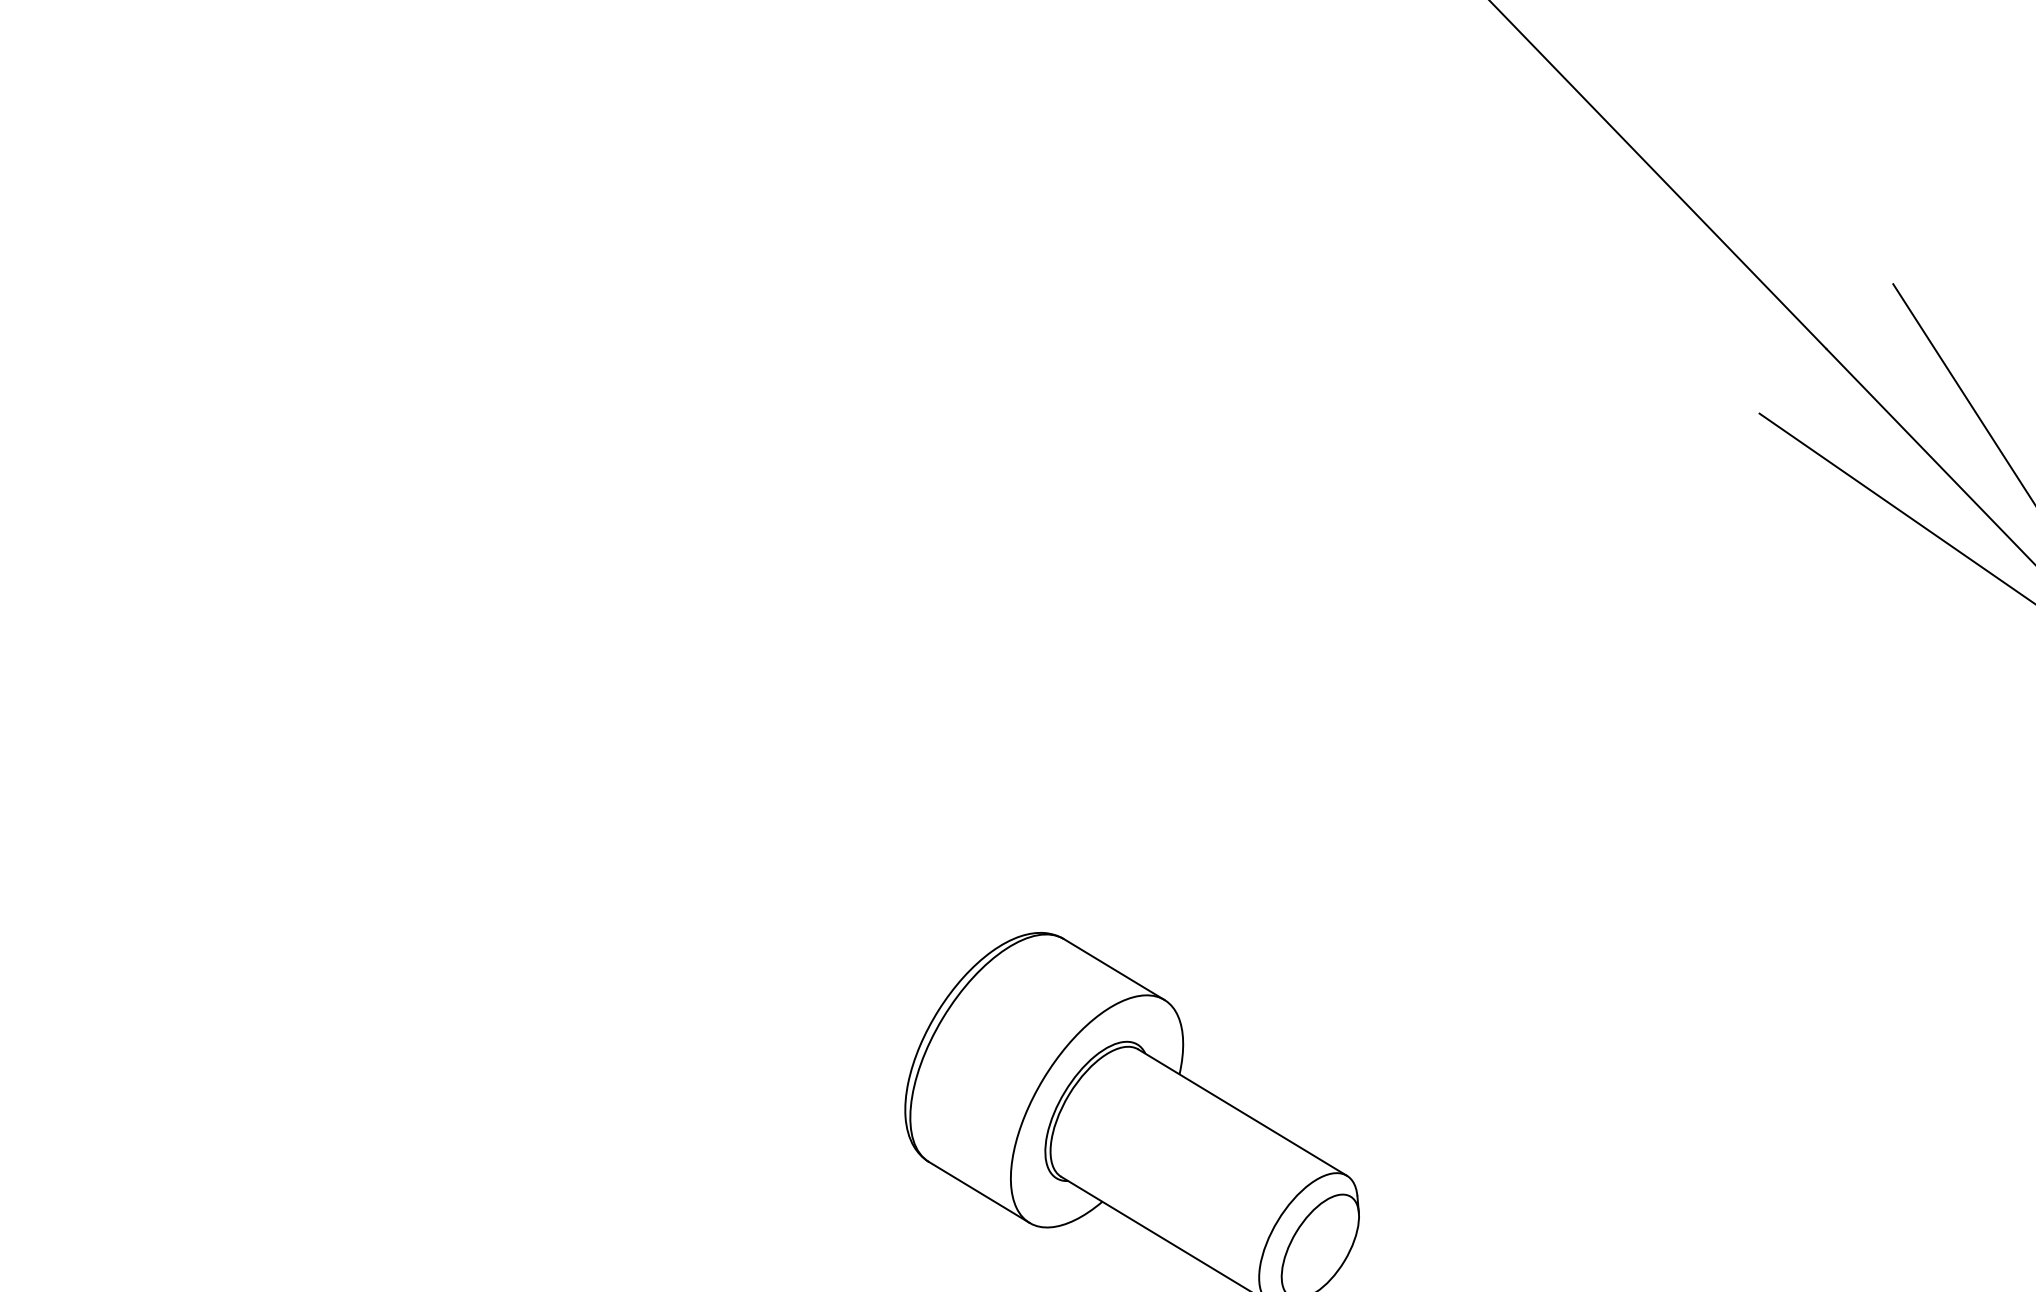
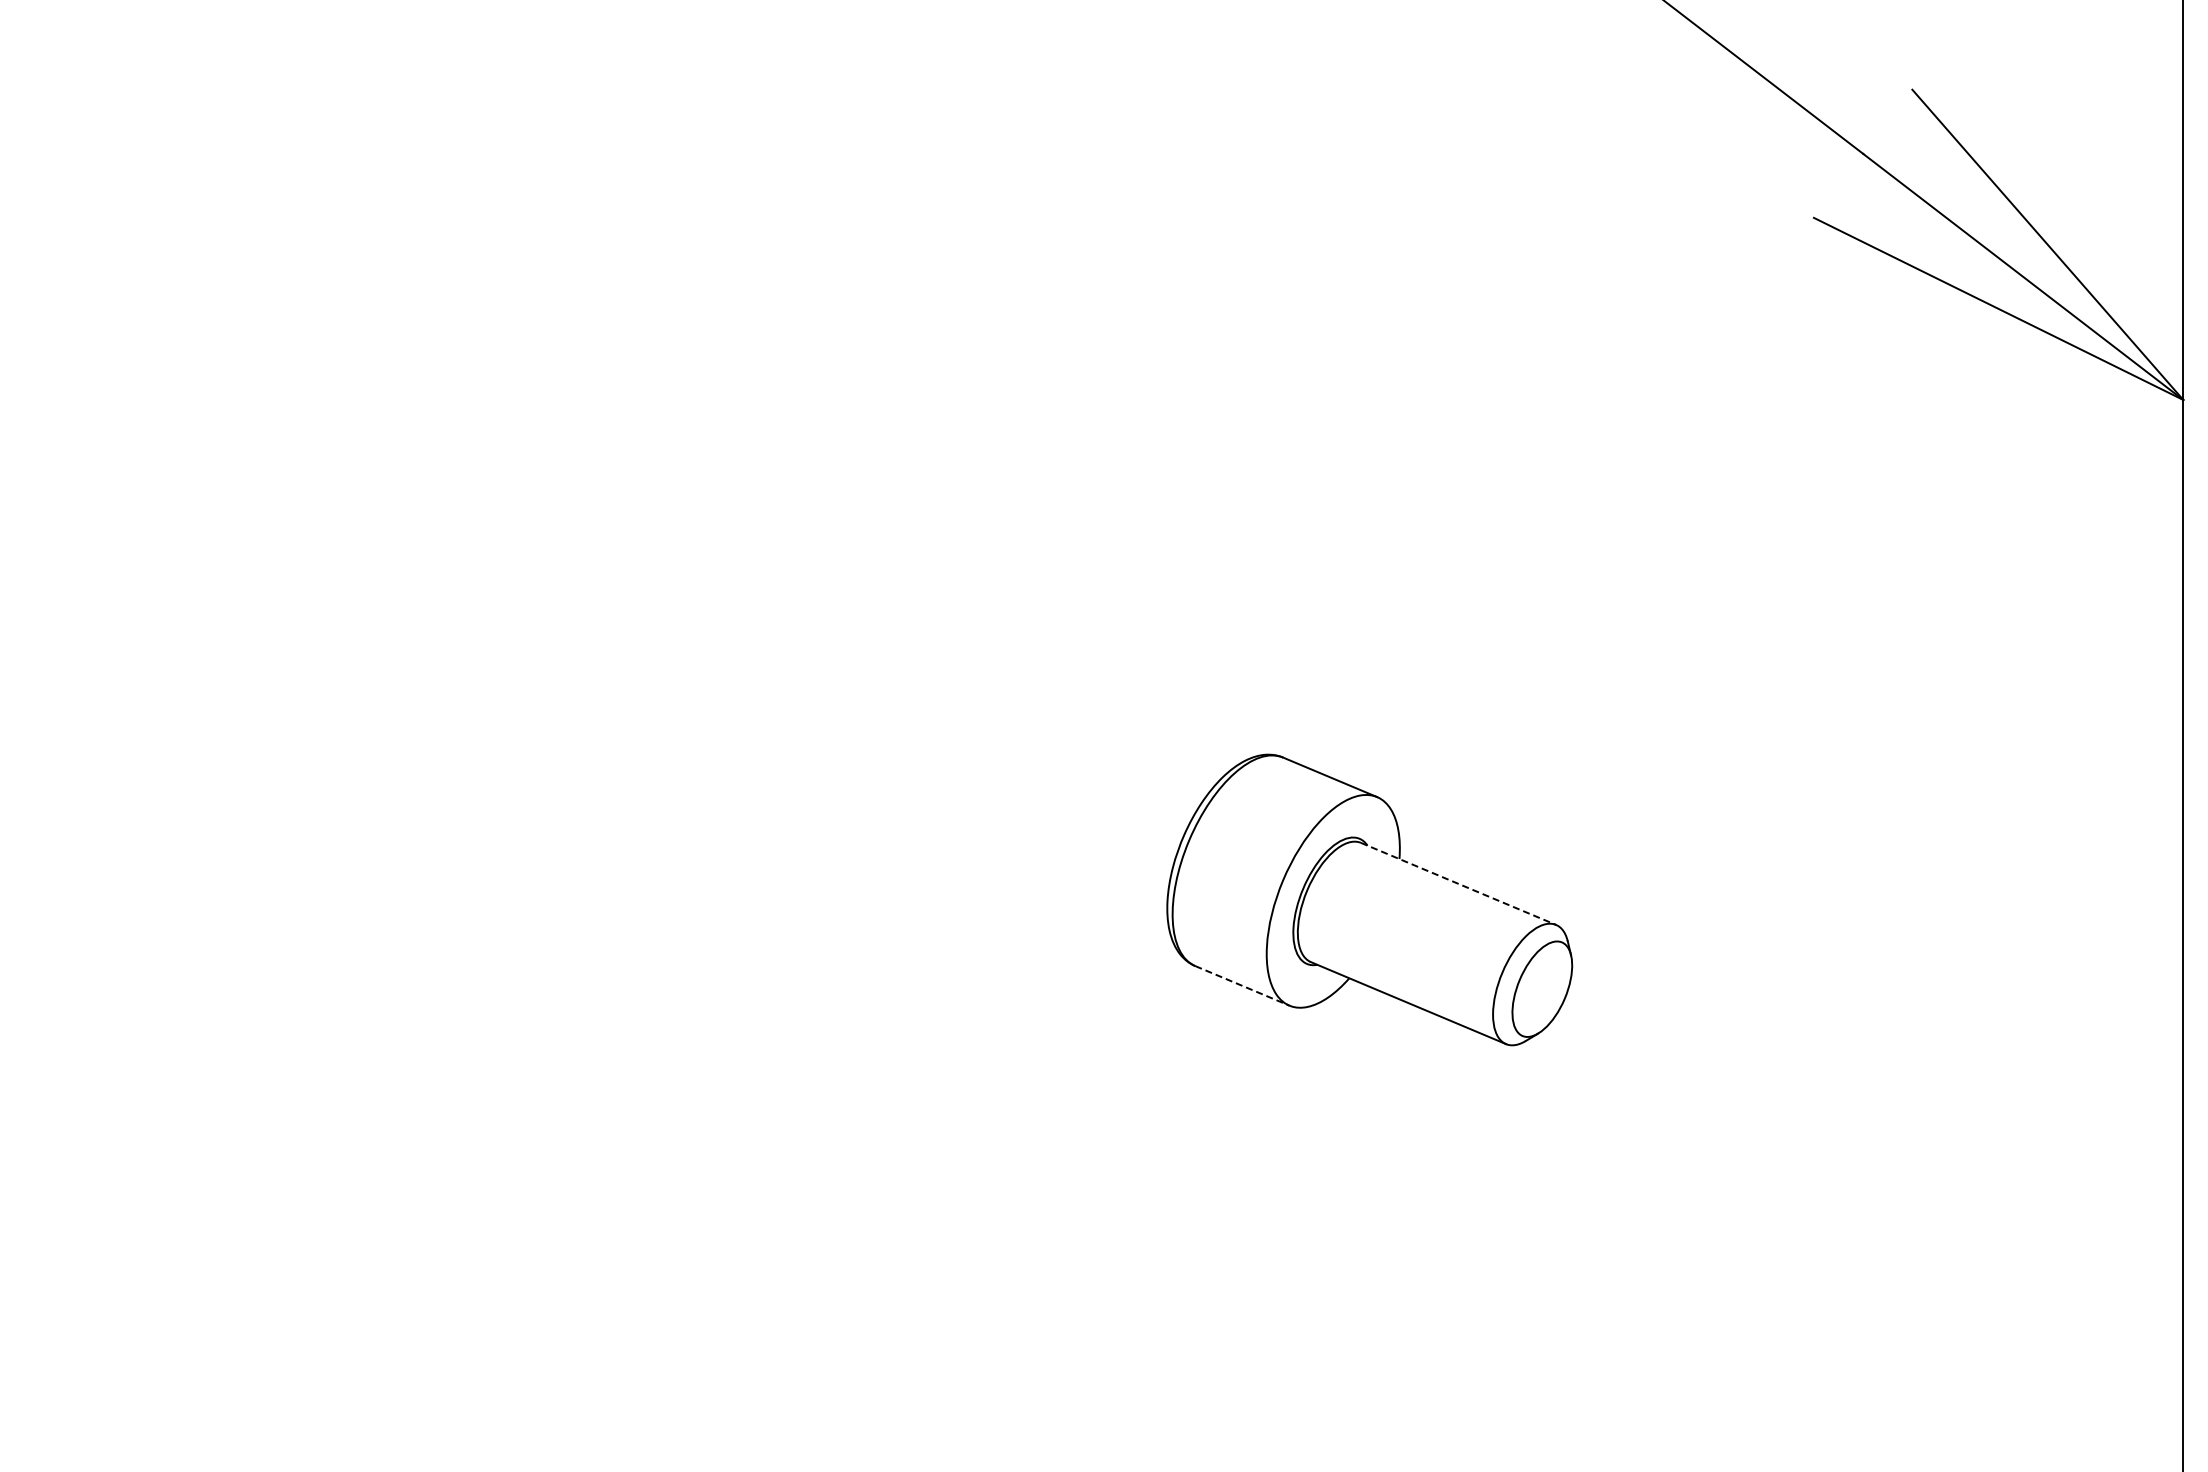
line: (1242, 1112) -> (1458, 883), solid -> dashed
line: (979, 1193) -> (1242, 986), solid -> dashed

